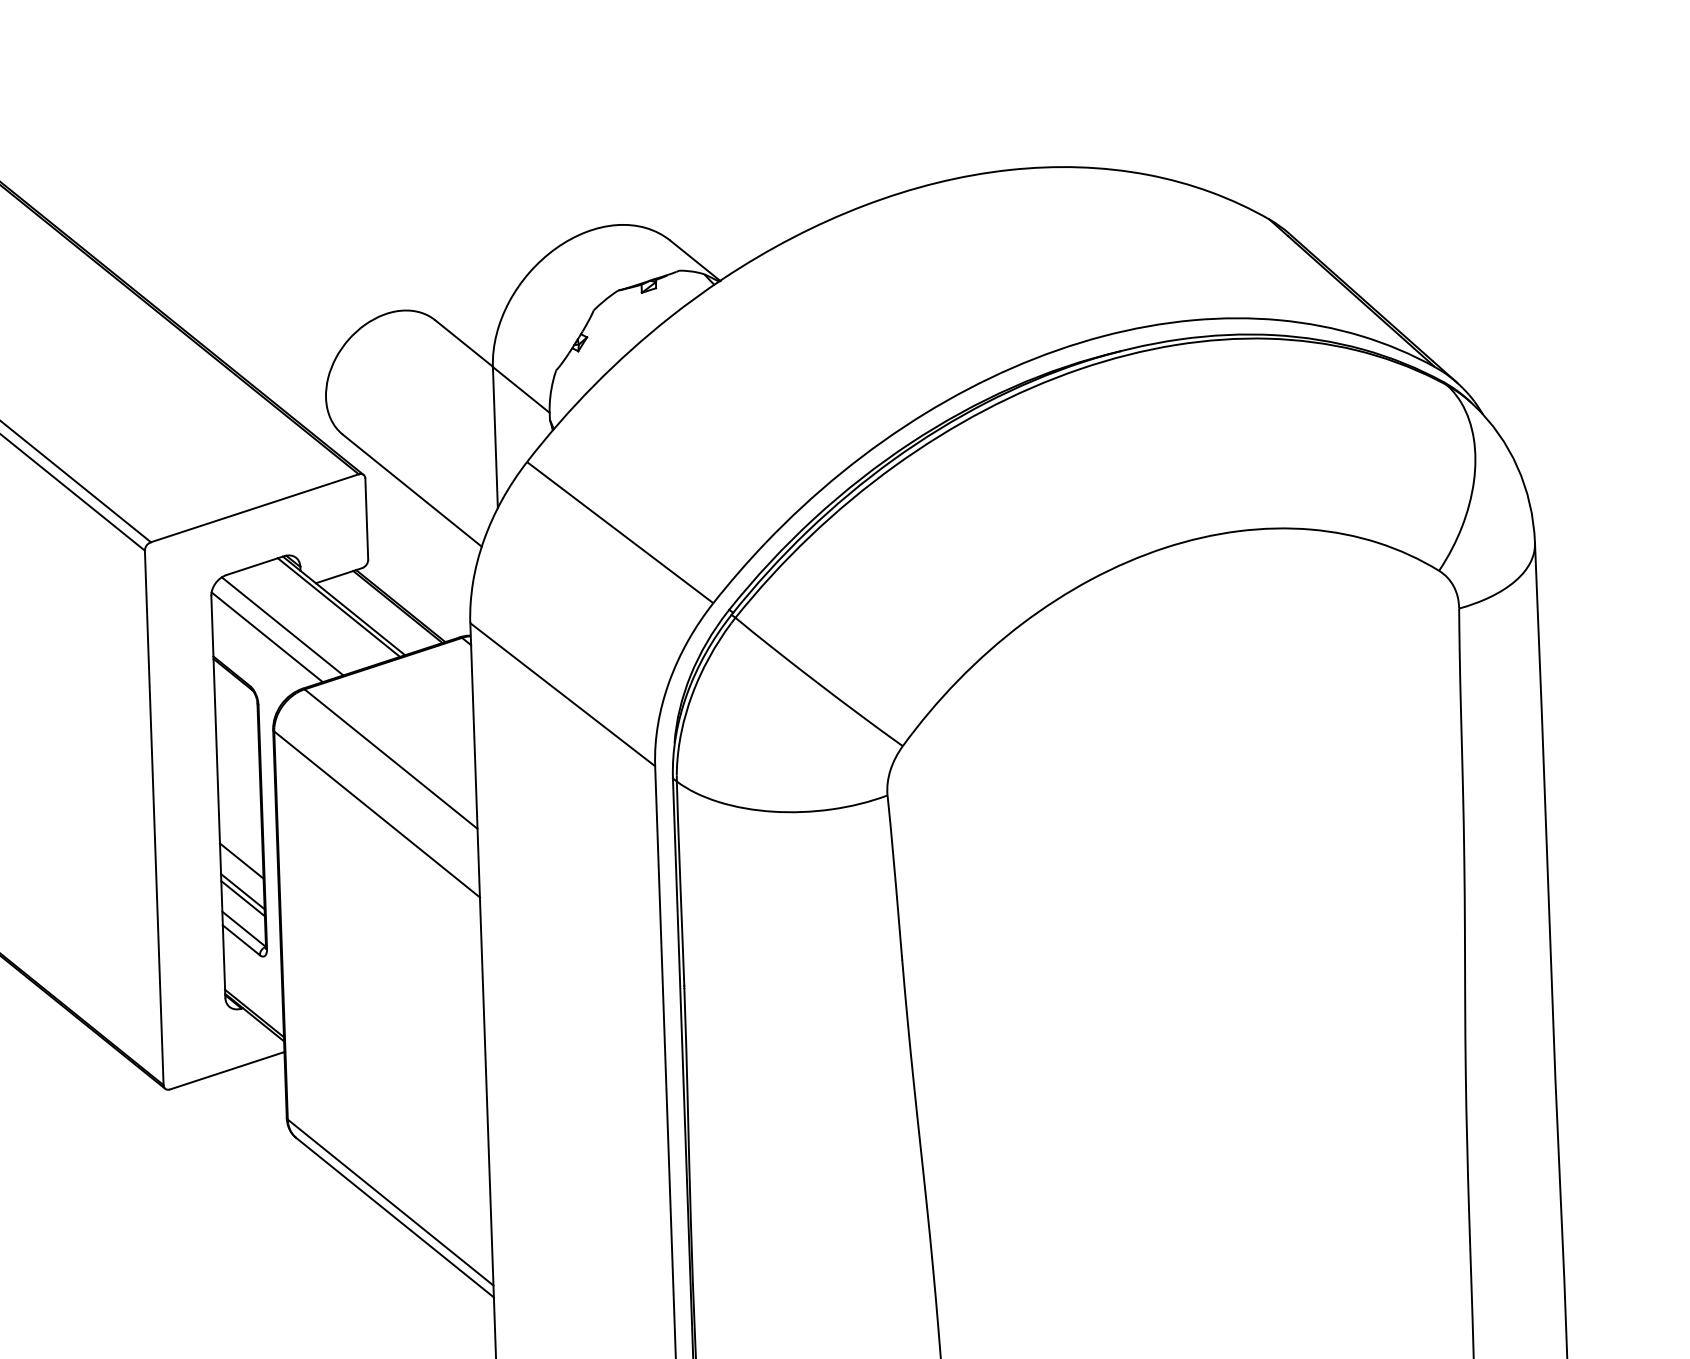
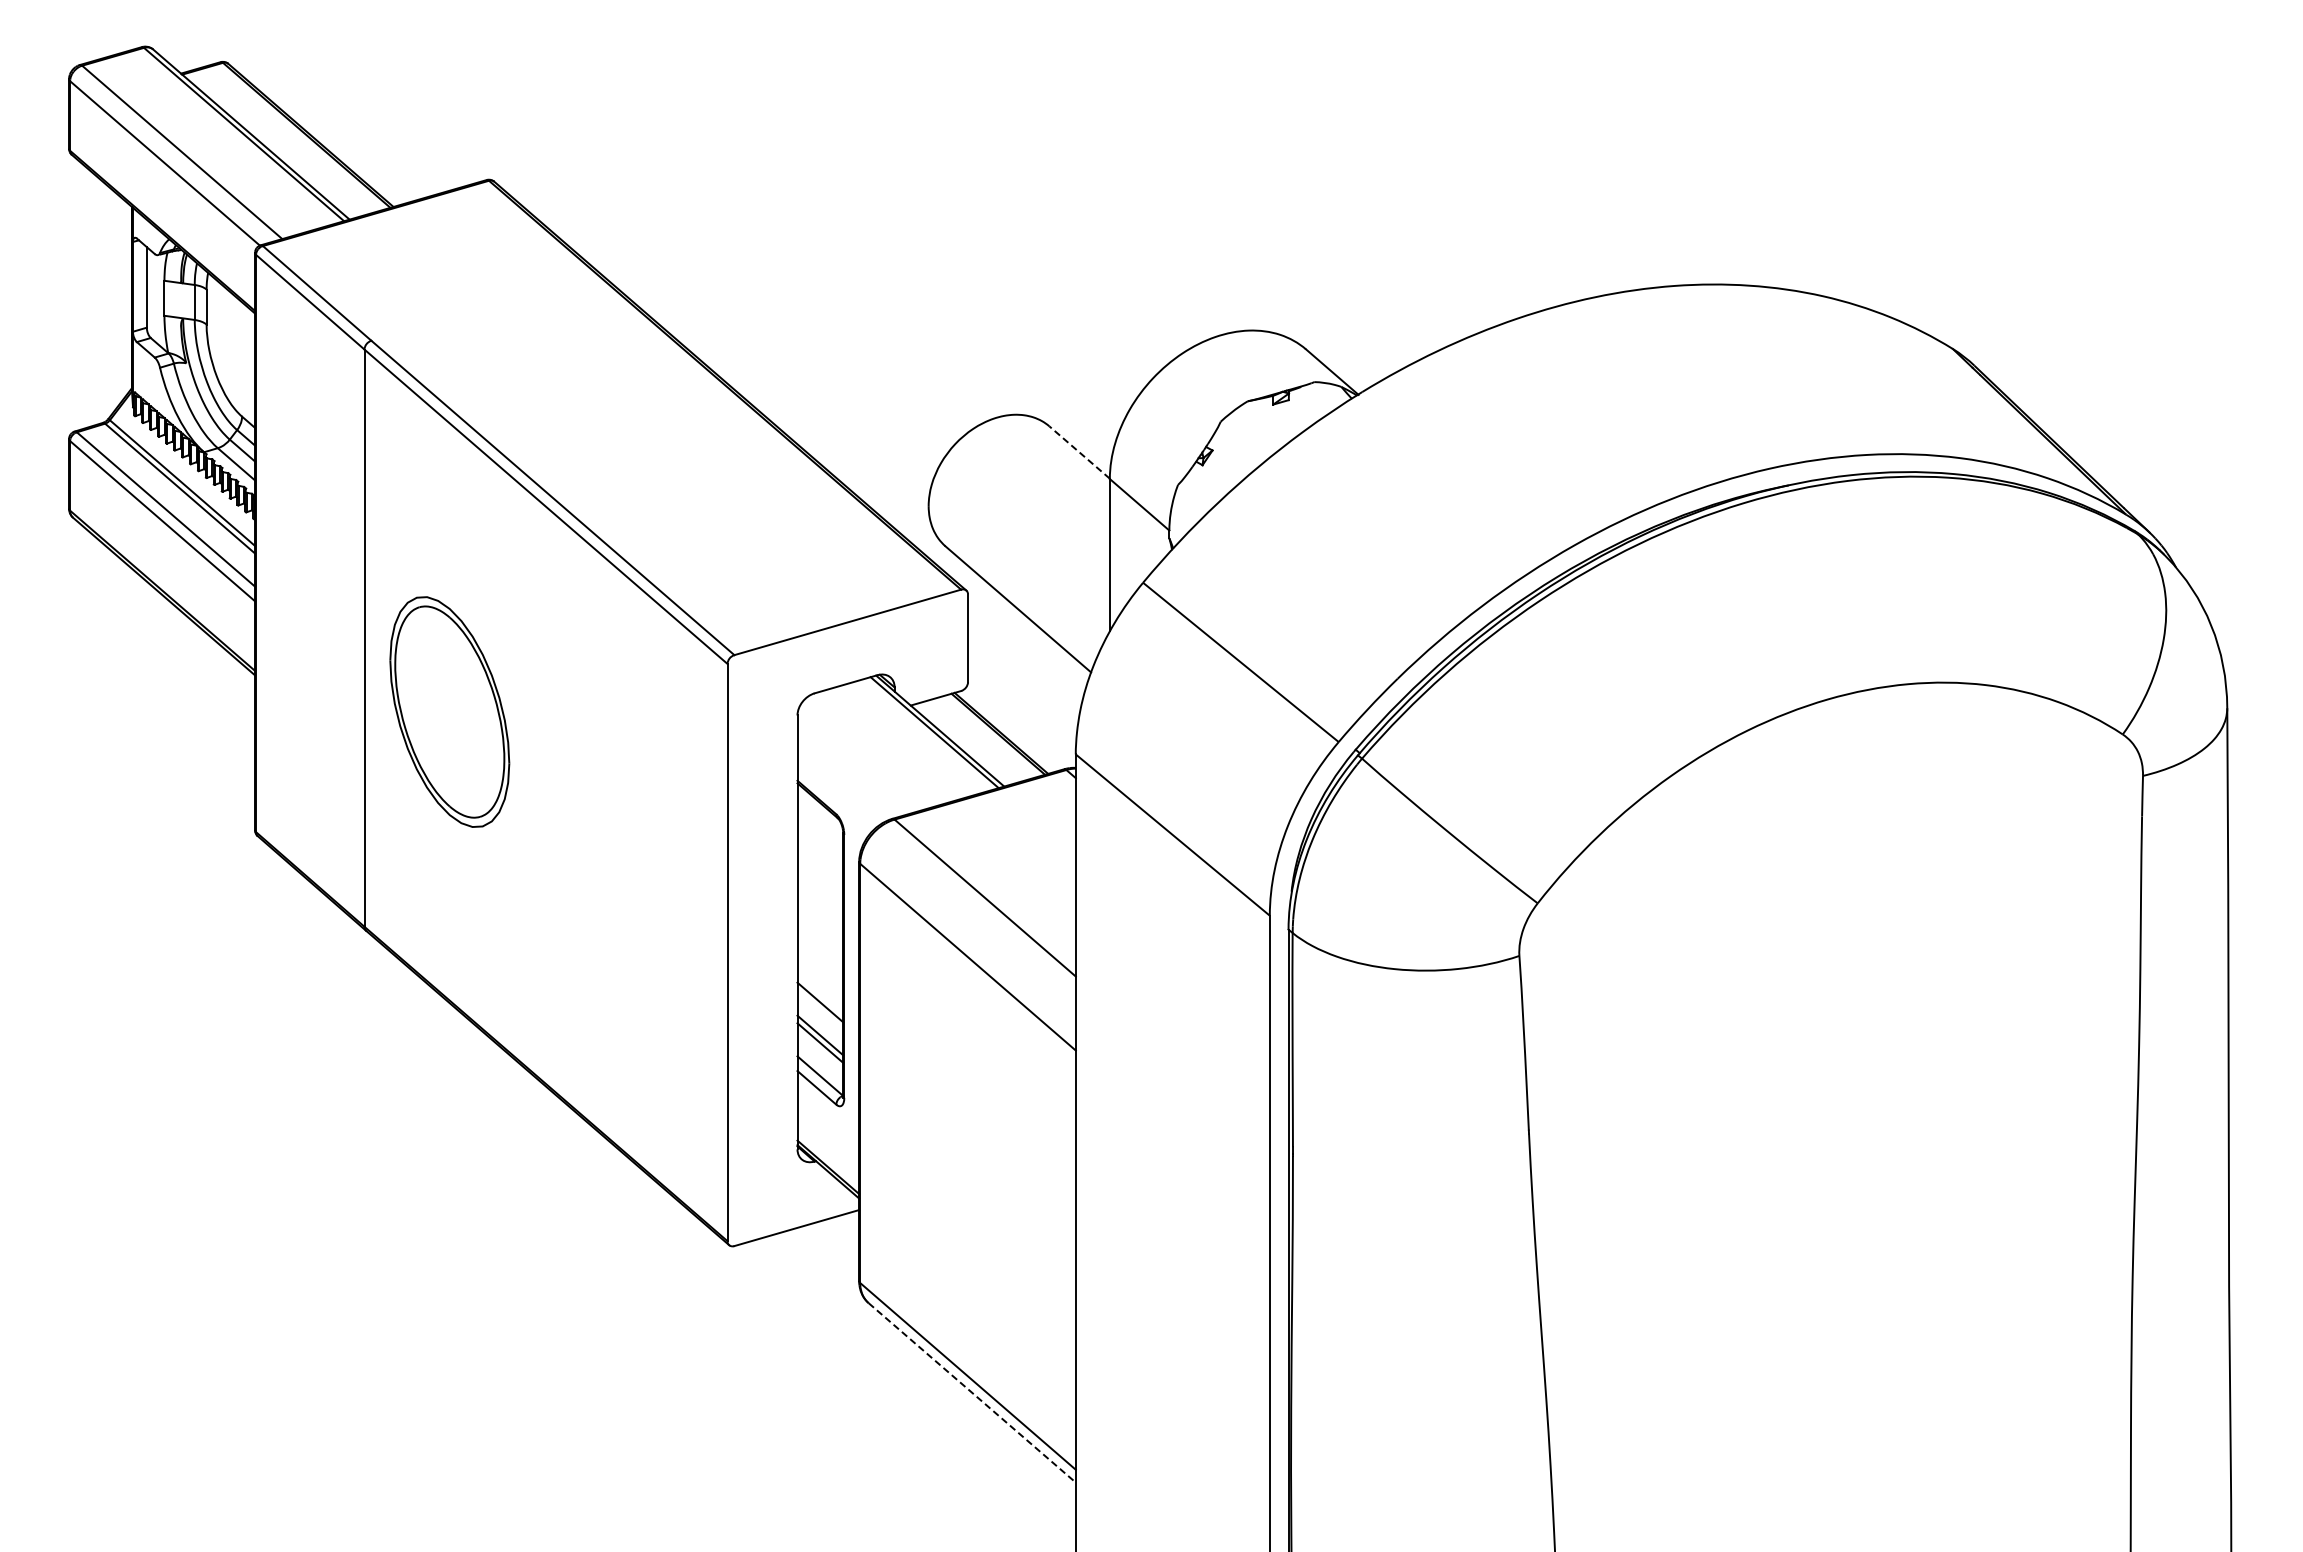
line: (463, 343) -> (1079, 452), solid -> dashed
line: (281, 626) -> (872, 750), removed
line: (267, 636) -> (856, 761), removed
line: (395, 1218) -> (972, 1393), solid -> dashed

